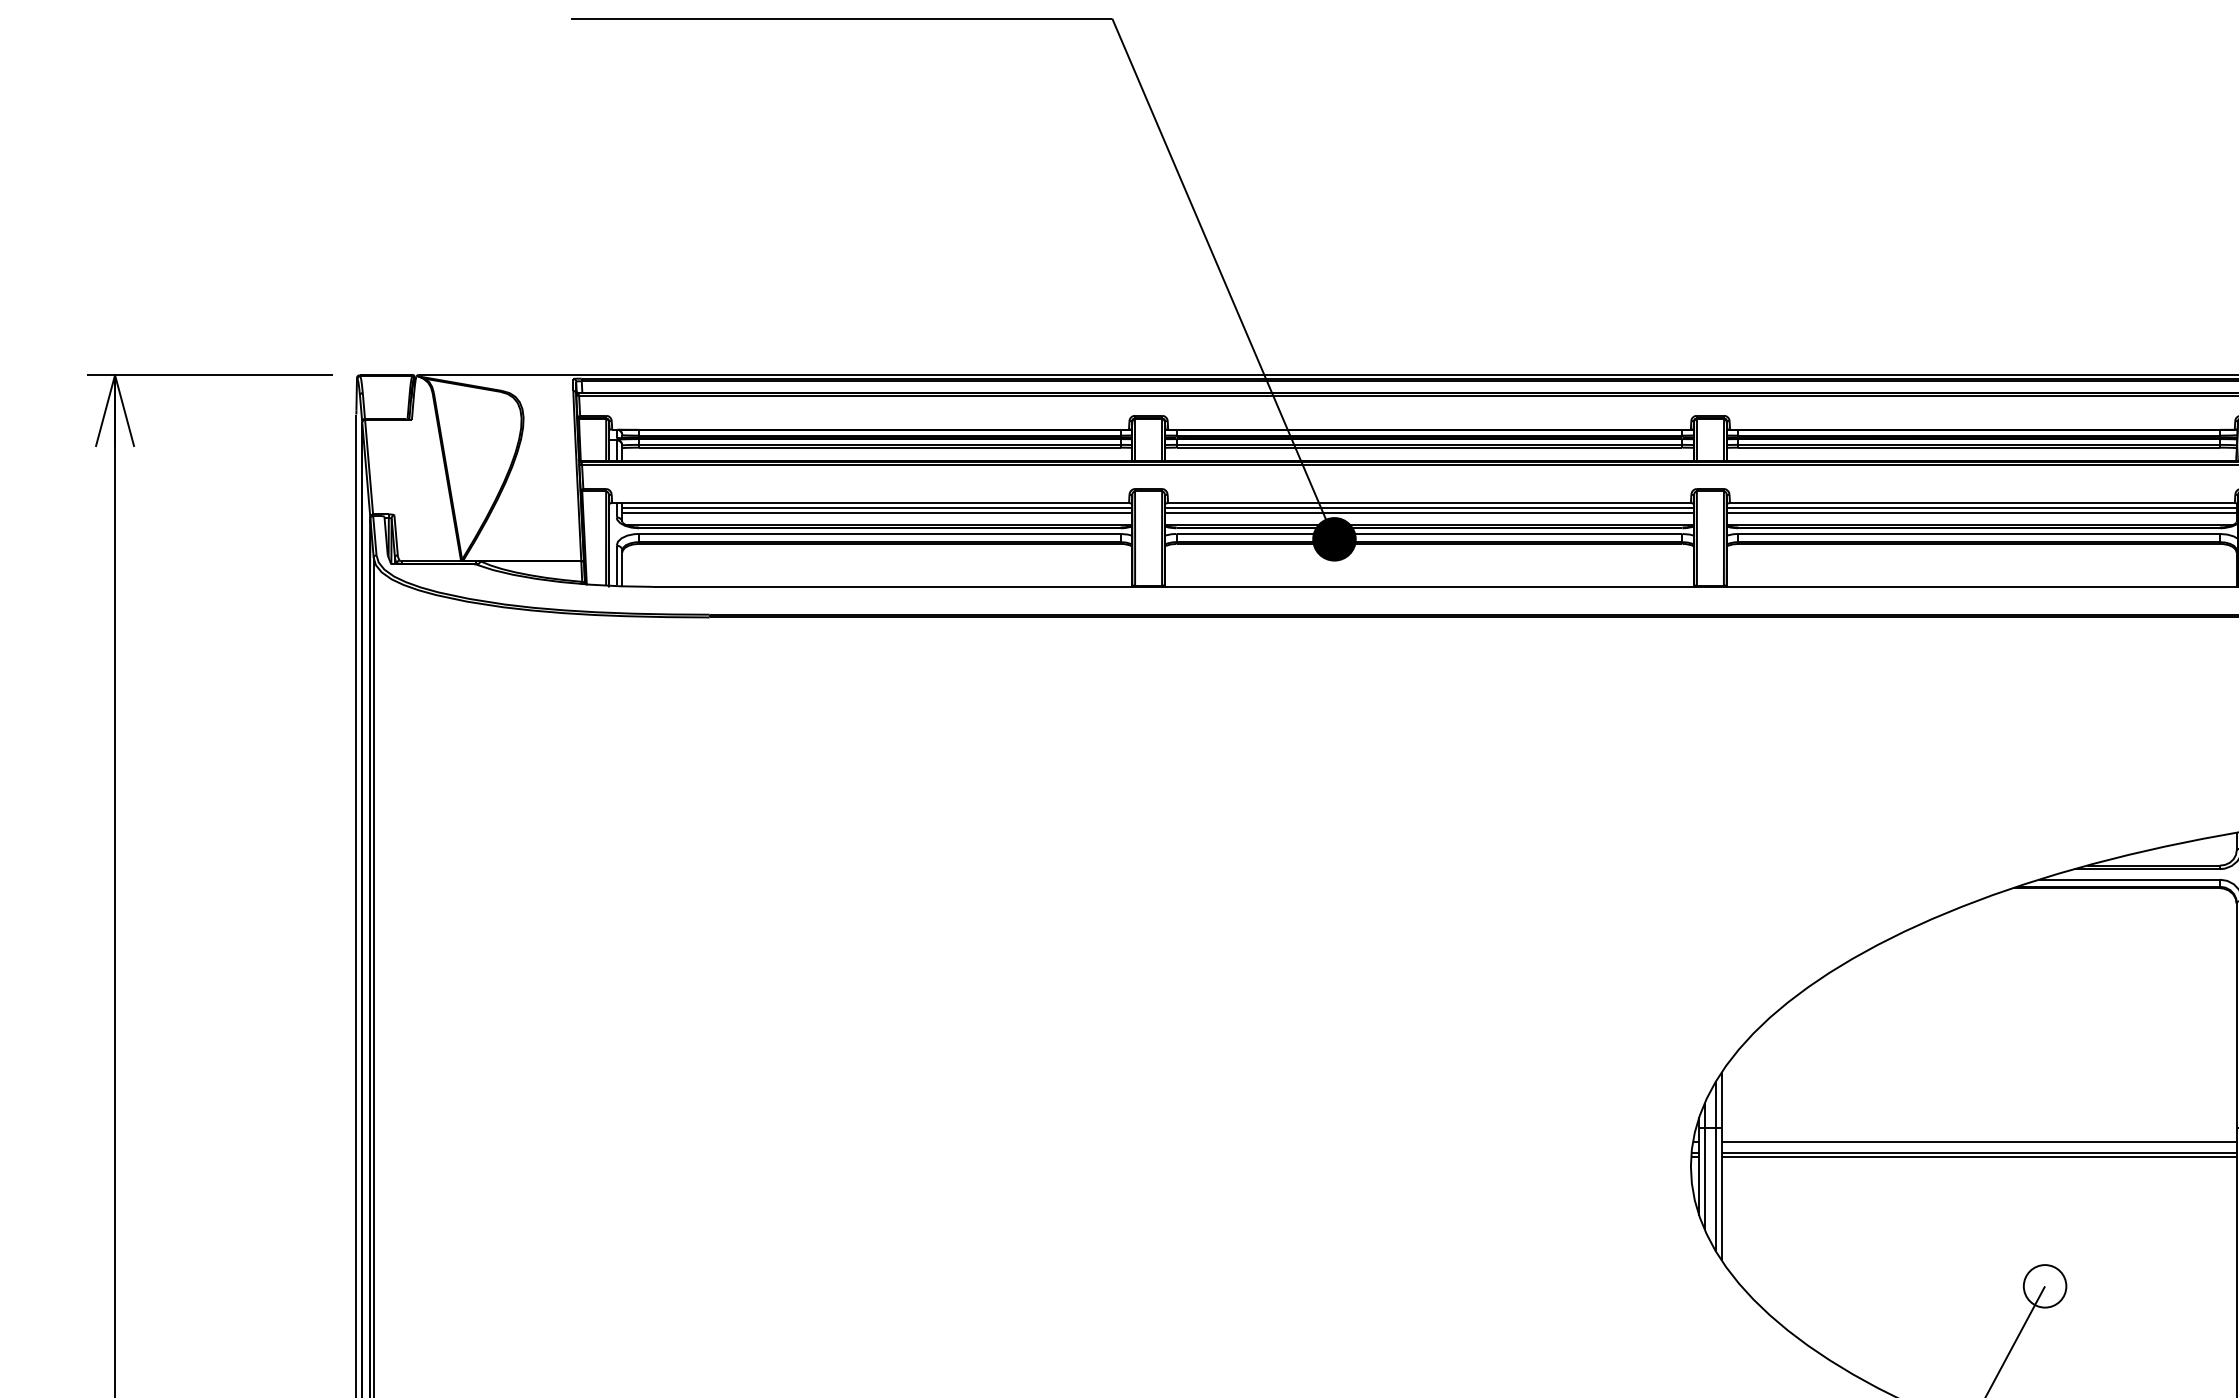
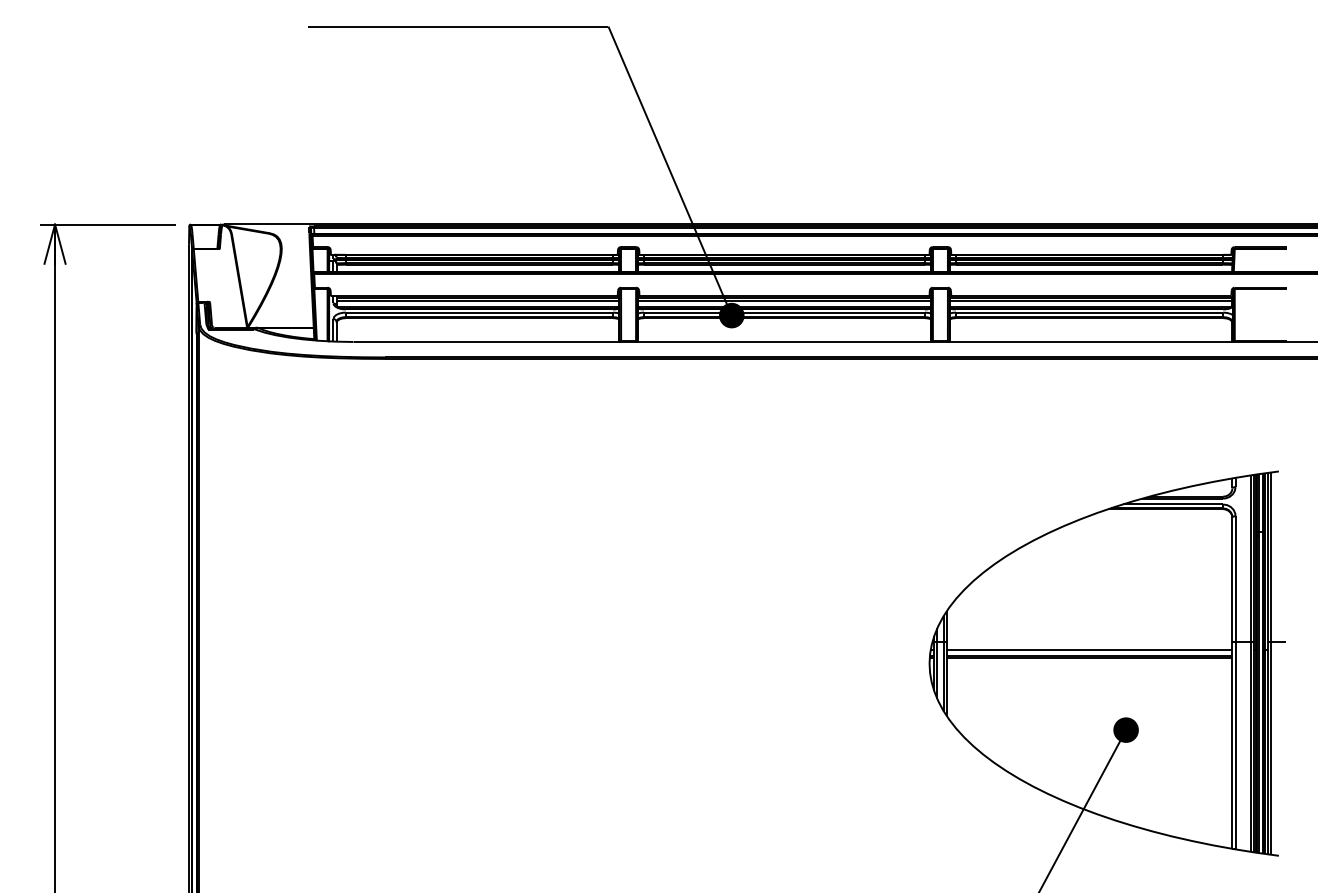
fill: (2043, 1285) -> (1125, 729), added

